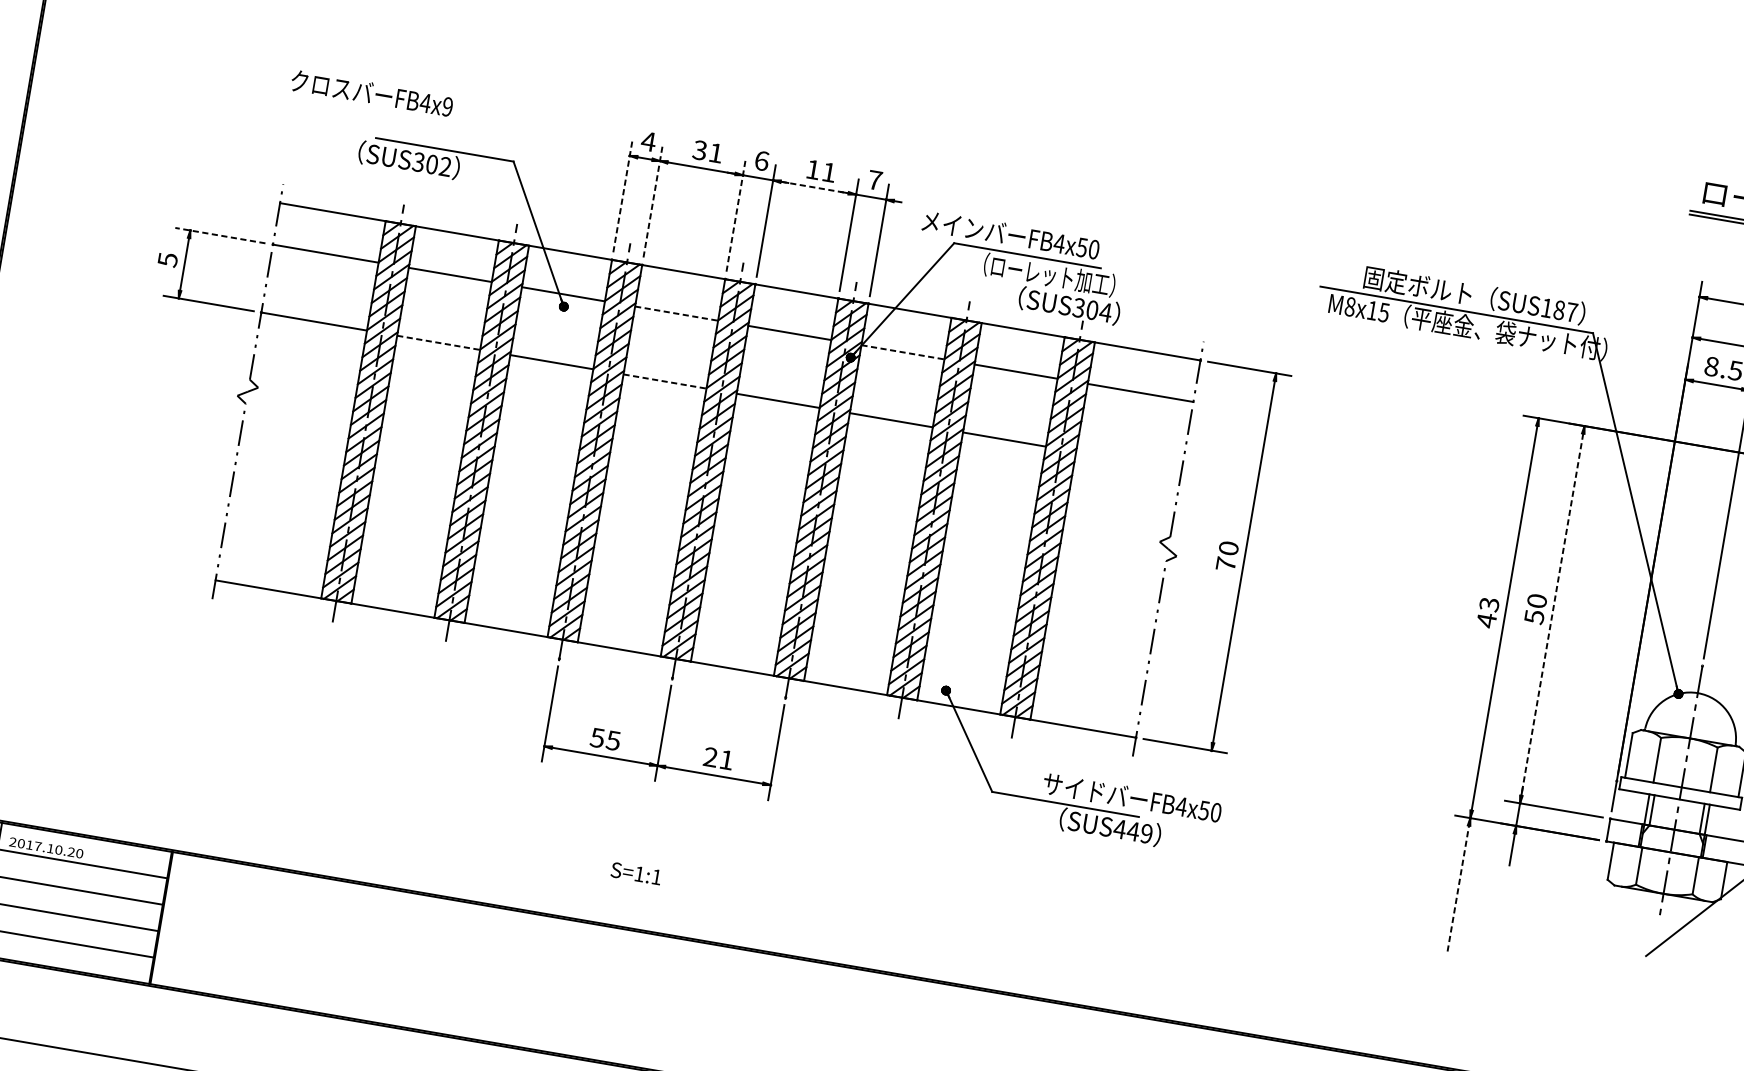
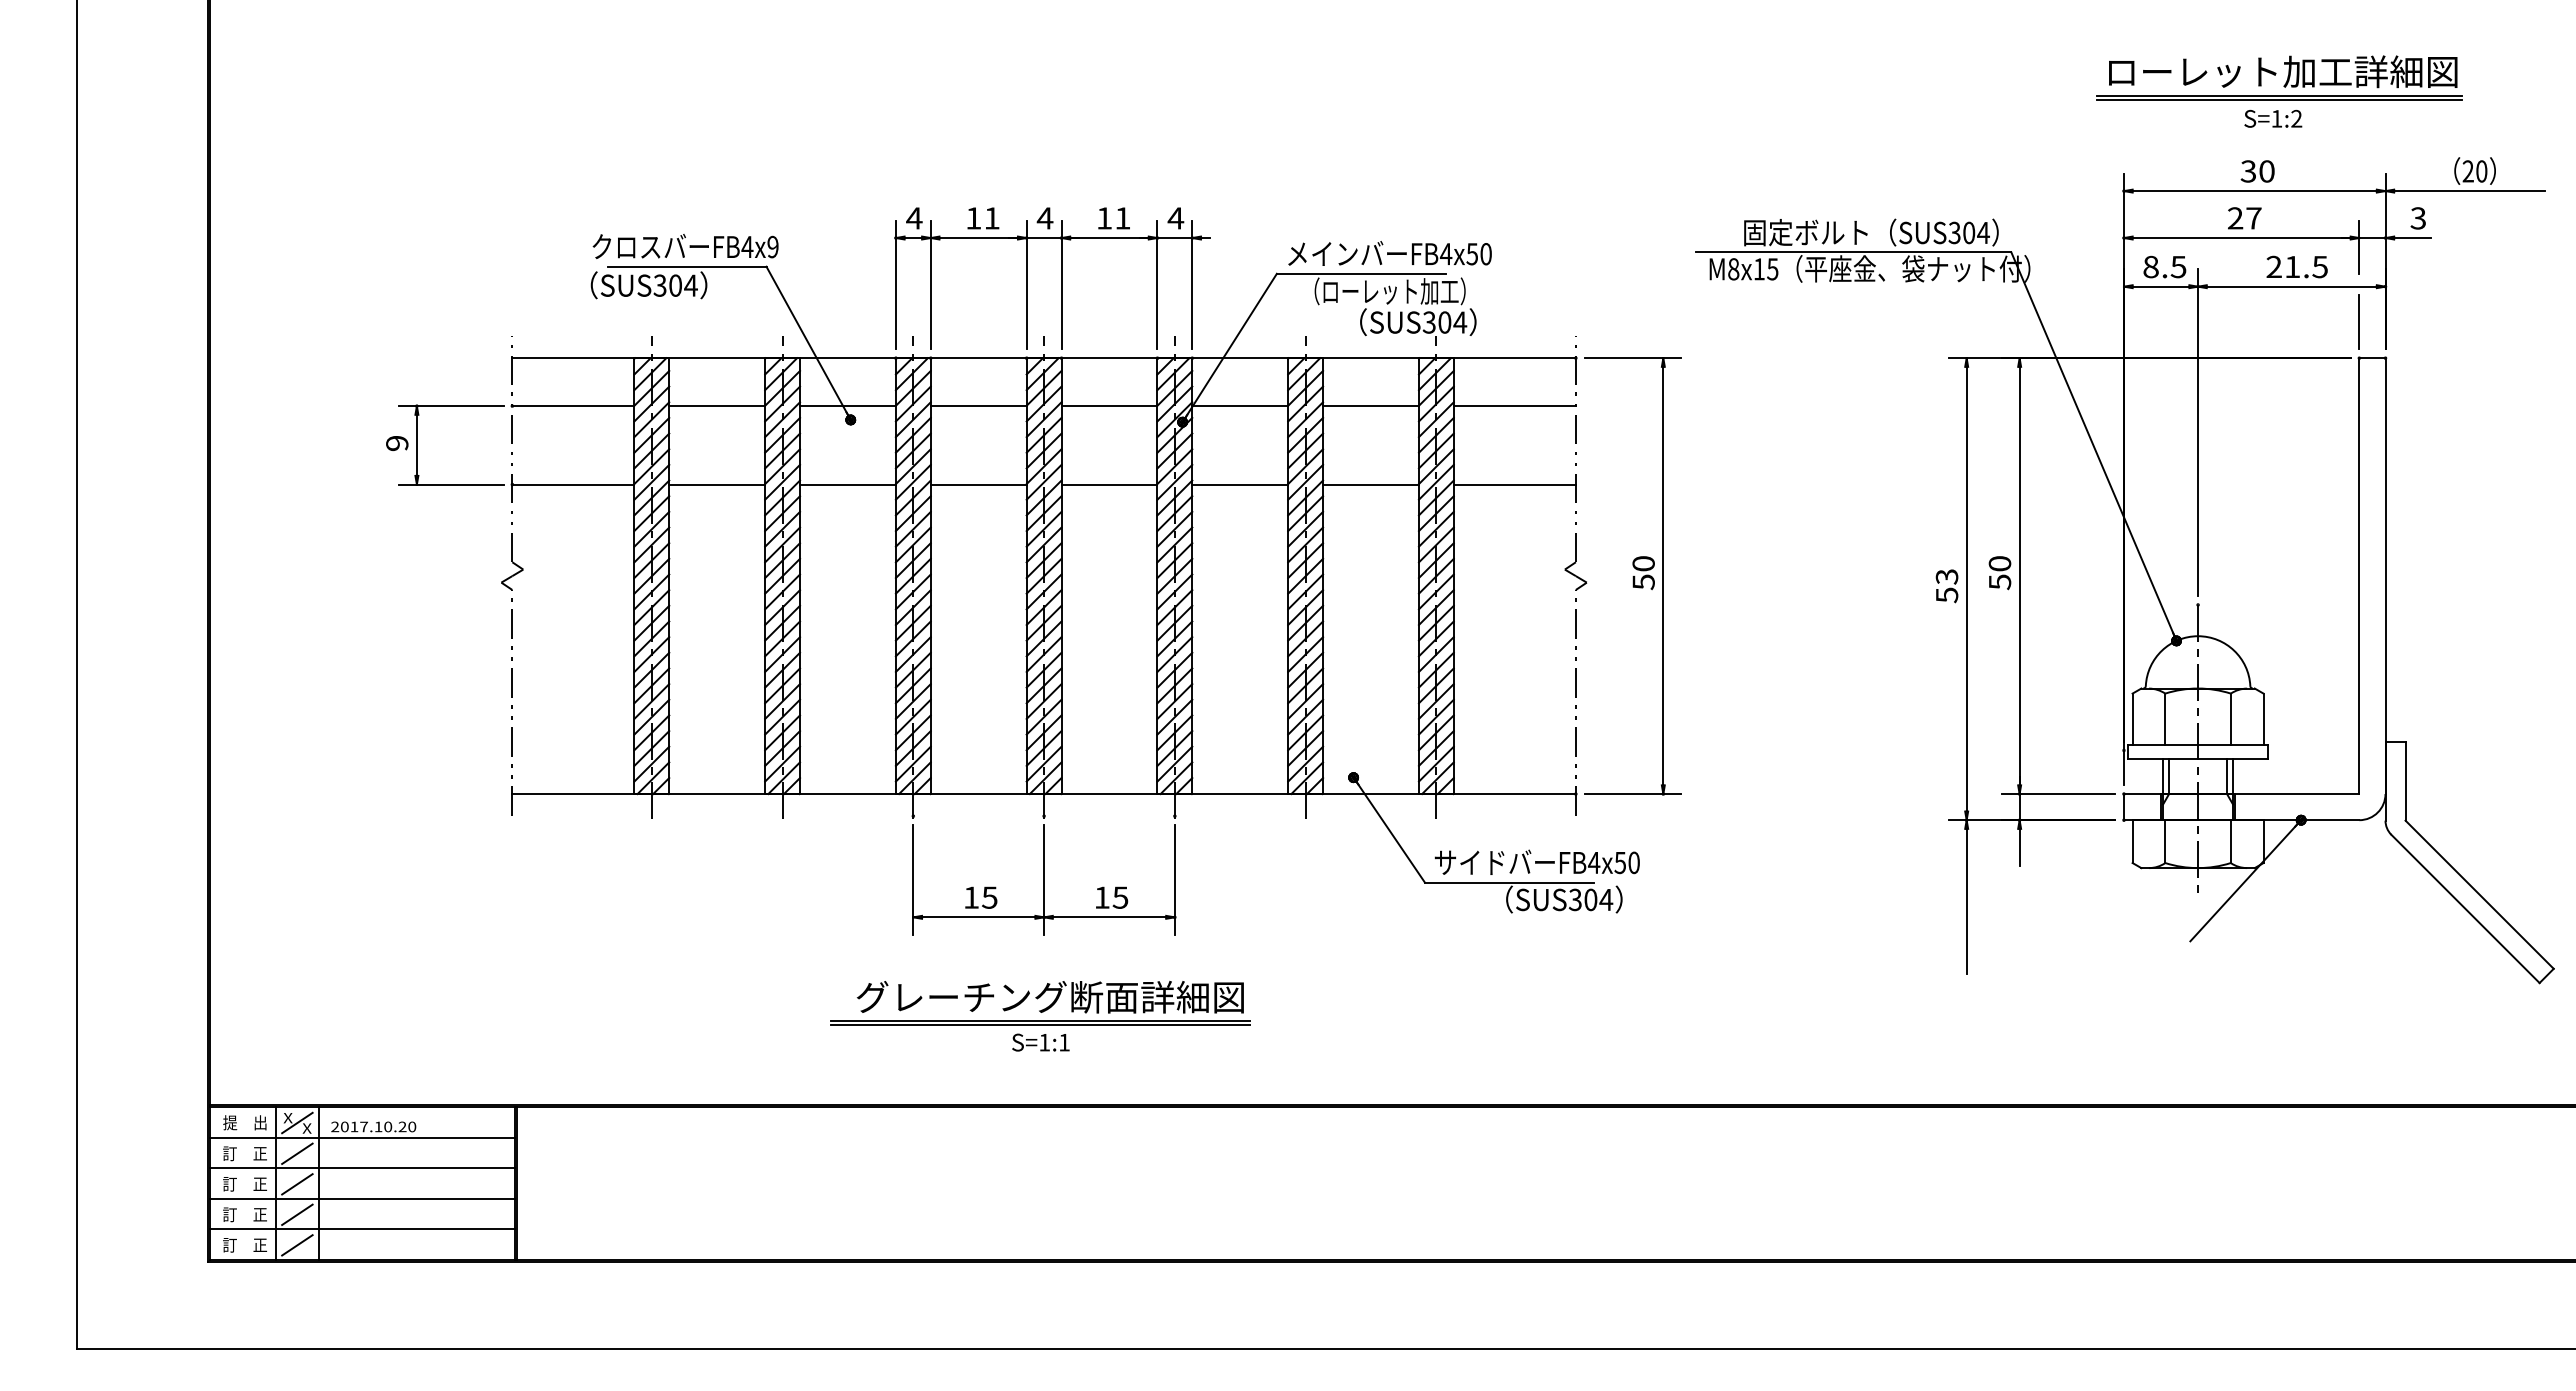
text: (371, 93) -> (685, 246), moved
text: (699, 150) -> (973, 218), 31 -> 11
text: (761, 160) -> (1044, 218), 6 -> 4
text: (445, 166) -> (690, 285), SUS302 -> SUS304
text: (874, 180) -> (1175, 218), 7 -> 4
line: (814, 187) -> (1109, 238), dashed -> solid
line: (622, 196) -> (895, 284), dashed -> solid
line: (652, 201) -> (930, 284), dashed -> solid
line: (735, 215) -> (1026, 284), dashed -> solid
text: (1010, 234) -> (1389, 253), moved
line: (220, 235) -> (451, 406), dashed -> solid
text: (168, 259) -> (397, 443), 5 -> 9
text: (1558, 309) -> (1968, 232), SUS187 -> SUS304
line: (676, 313) -> (978, 406), dashed -> solid
line: (438, 342) -> (717, 484), dashed -> solid
line: (903, 352) -> (1240, 406), dashed -> solid
line: (664, 381) -> (978, 484), dashed -> solid
line: (1128, 460) -> (1514, 484), added
text: (1225, 564) -> (1643, 582), 70 -> 50
line: (1552, 615) -> (2019, 576), dashed -> solid
text: (1487, 620) -> (1947, 595), 43 -> 53
text: (596, 737) -> (970, 897), 55 -> 15
text: (718, 758) -> (1111, 897), 21 -> 15
text: (1131, 797) -> (1536, 861), moved
text: (1133, 831) -> (1590, 899), SUS449 -> SUS304
part: (641, 839) -> (1040, 1003), added
line: (1458, 888) -> (1966, 901), dashed -> solid

